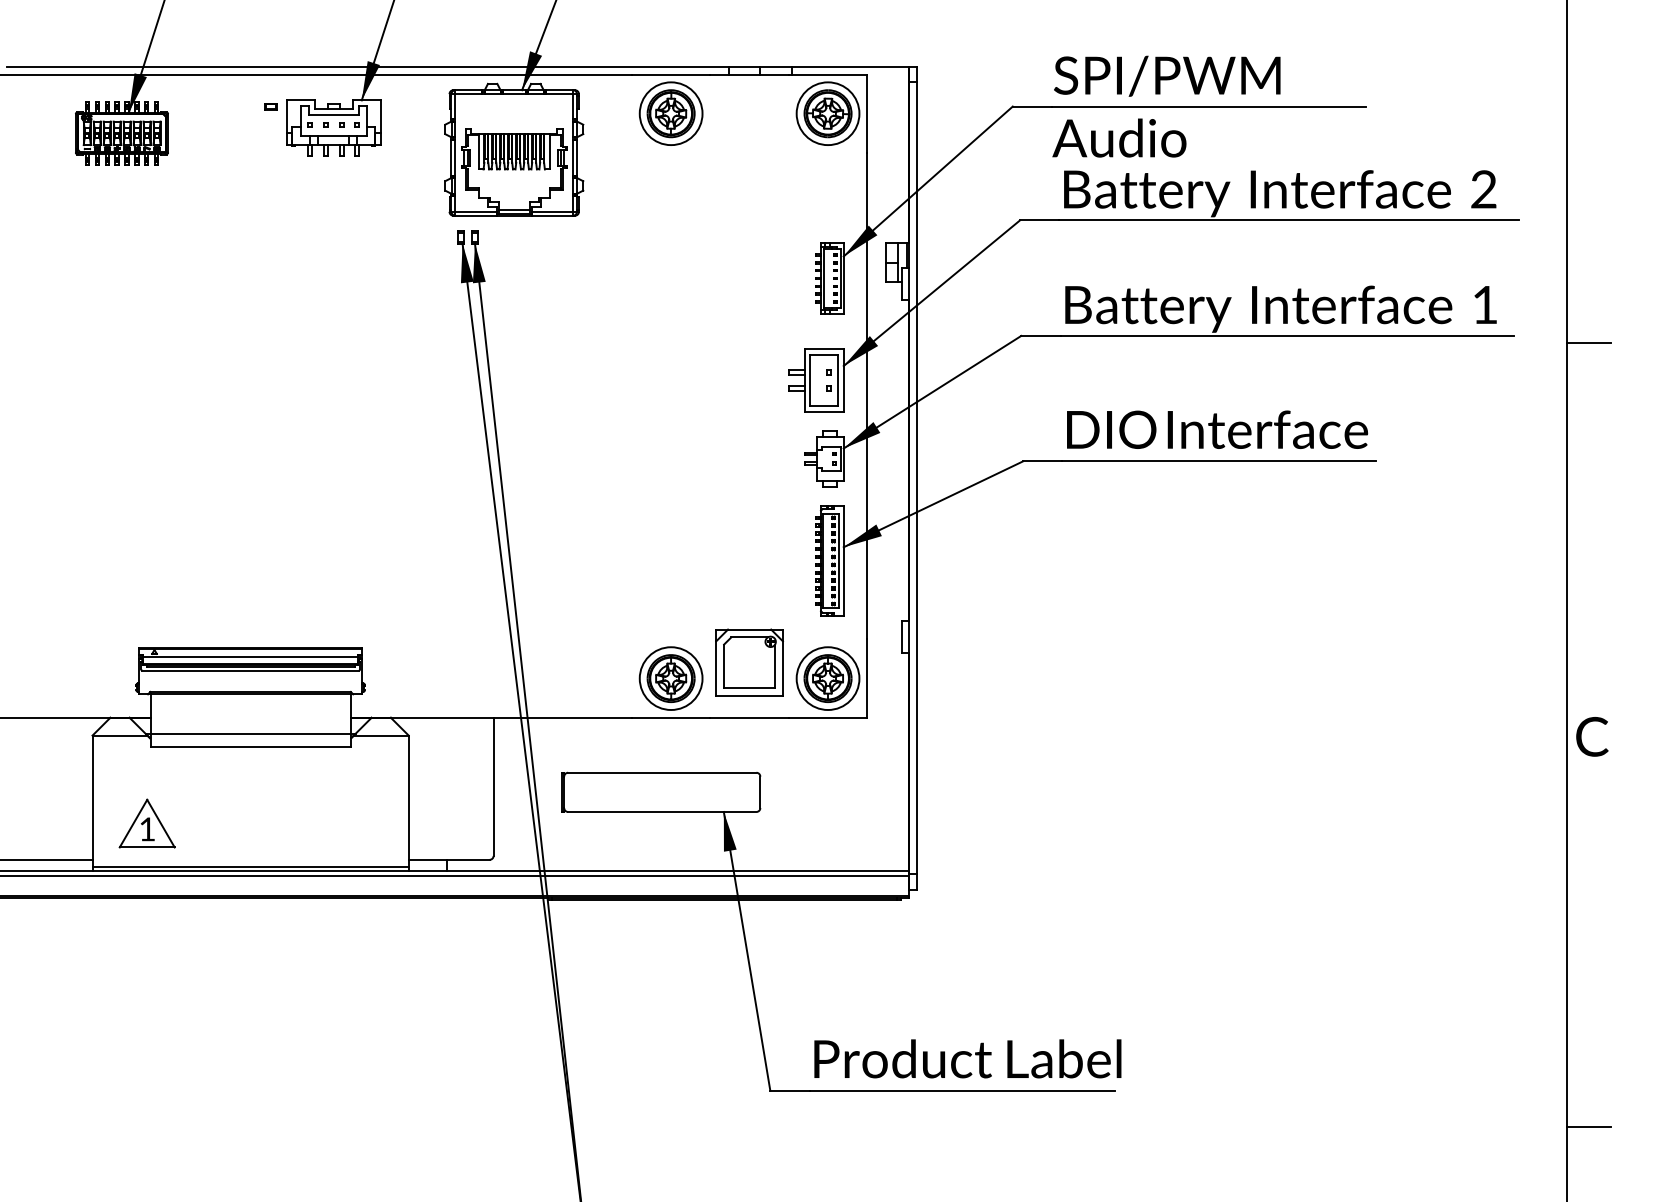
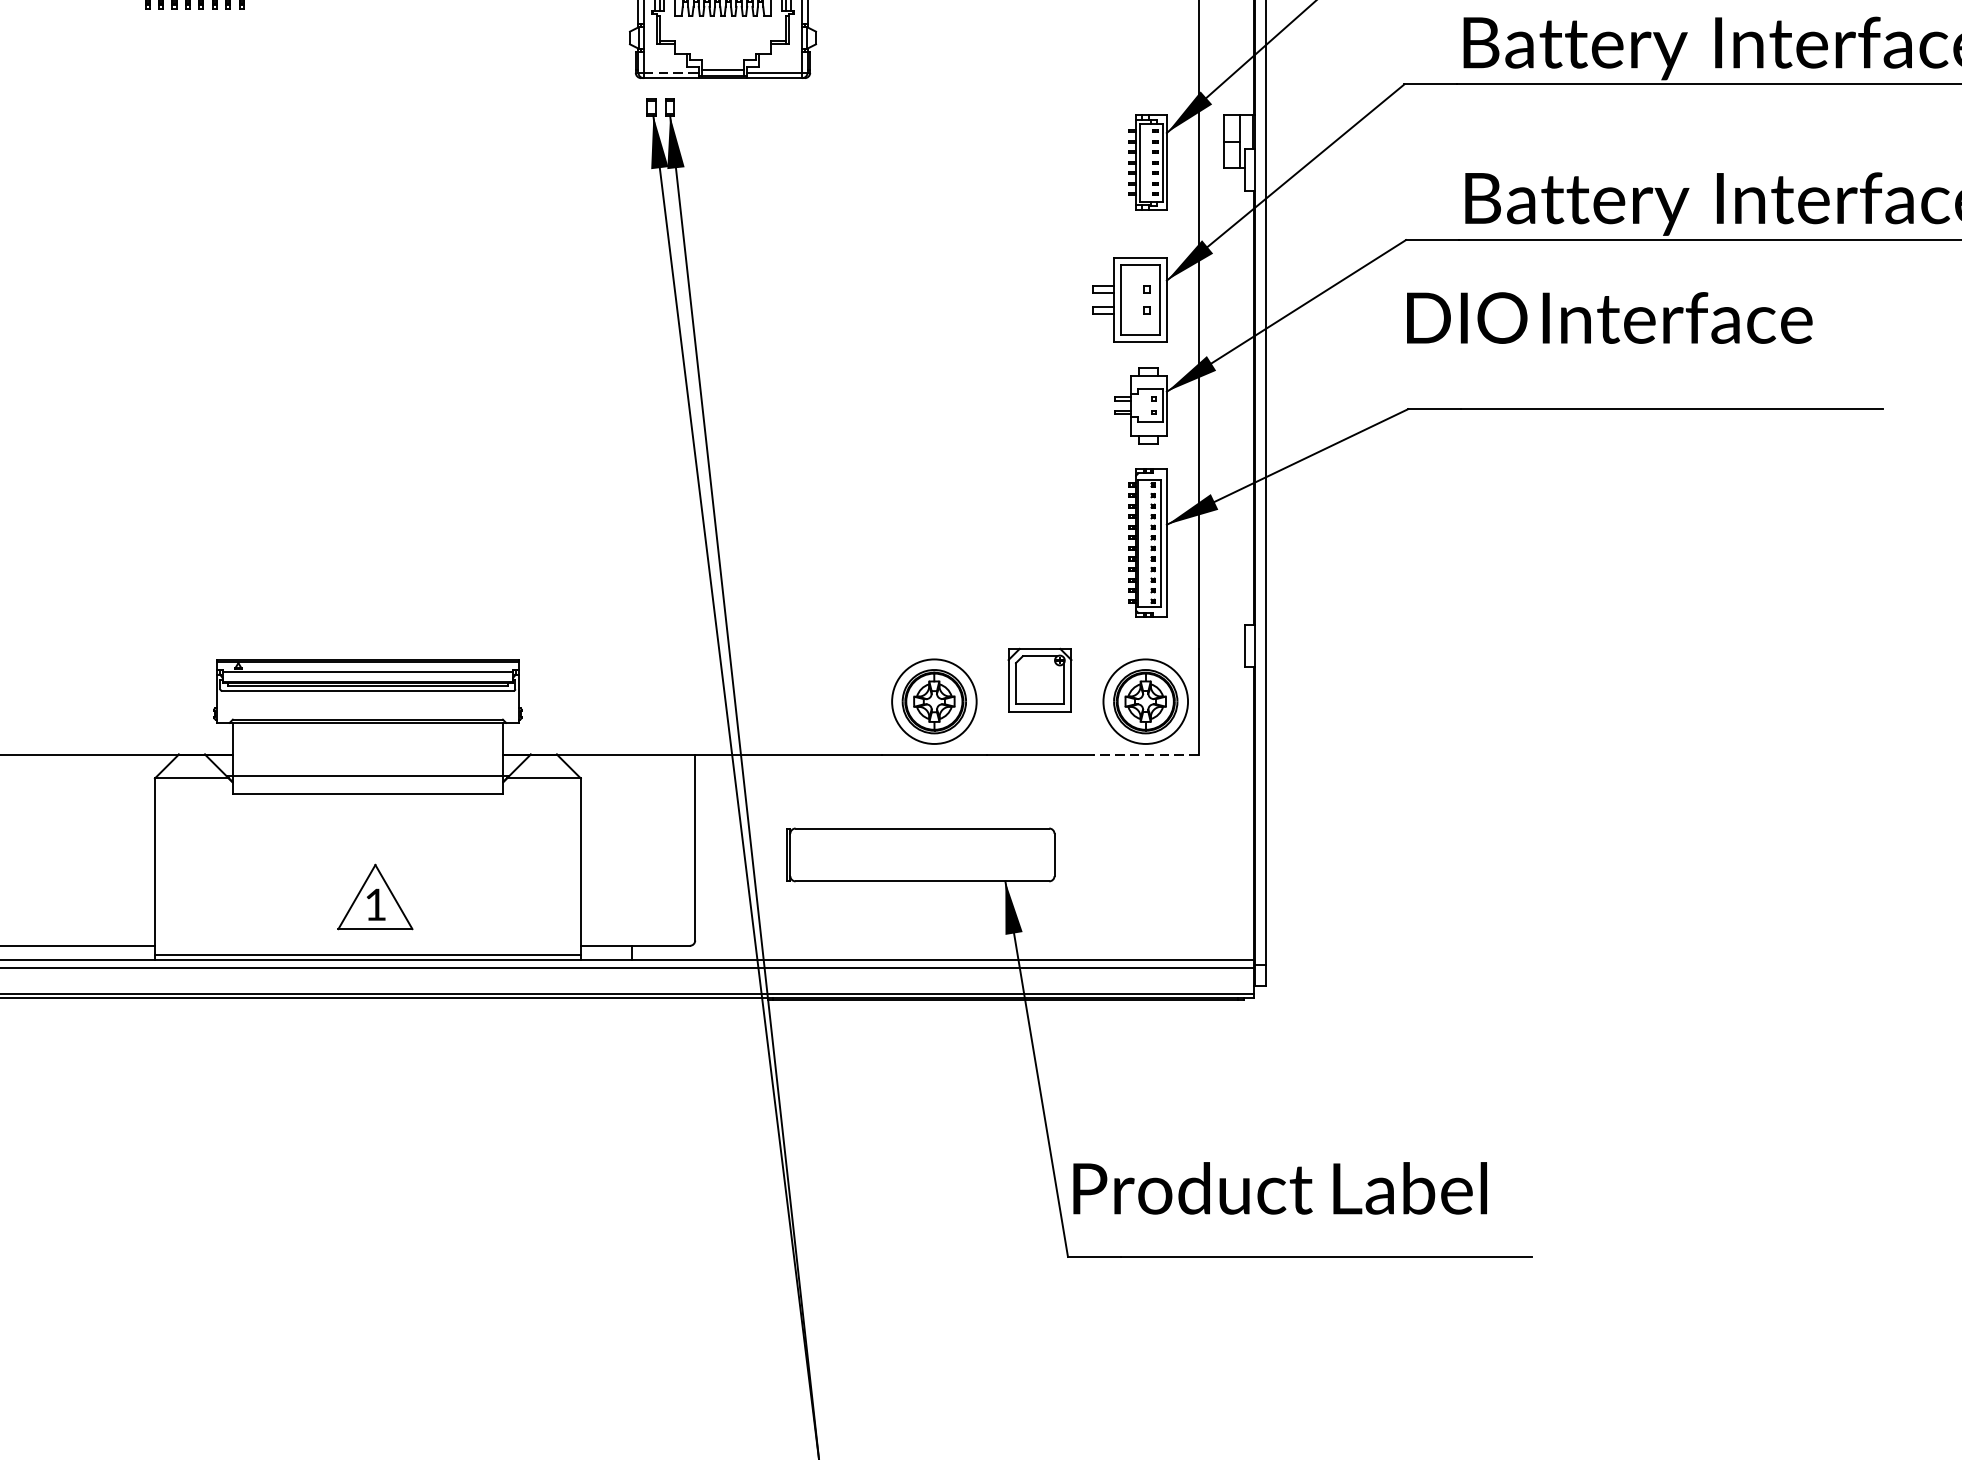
line: (476, 211) -> (672, 72), solid -> dashed
text: (1217, 429) -> (1609, 317), moved
part: (749, 662) -> (1039, 679), size x0.7
line: (827, 717) -> (1144, 754), solid -> dashed
part: (146, 823) -> (374, 896), moved
text: (967, 1058) -> (1279, 1187), moved

